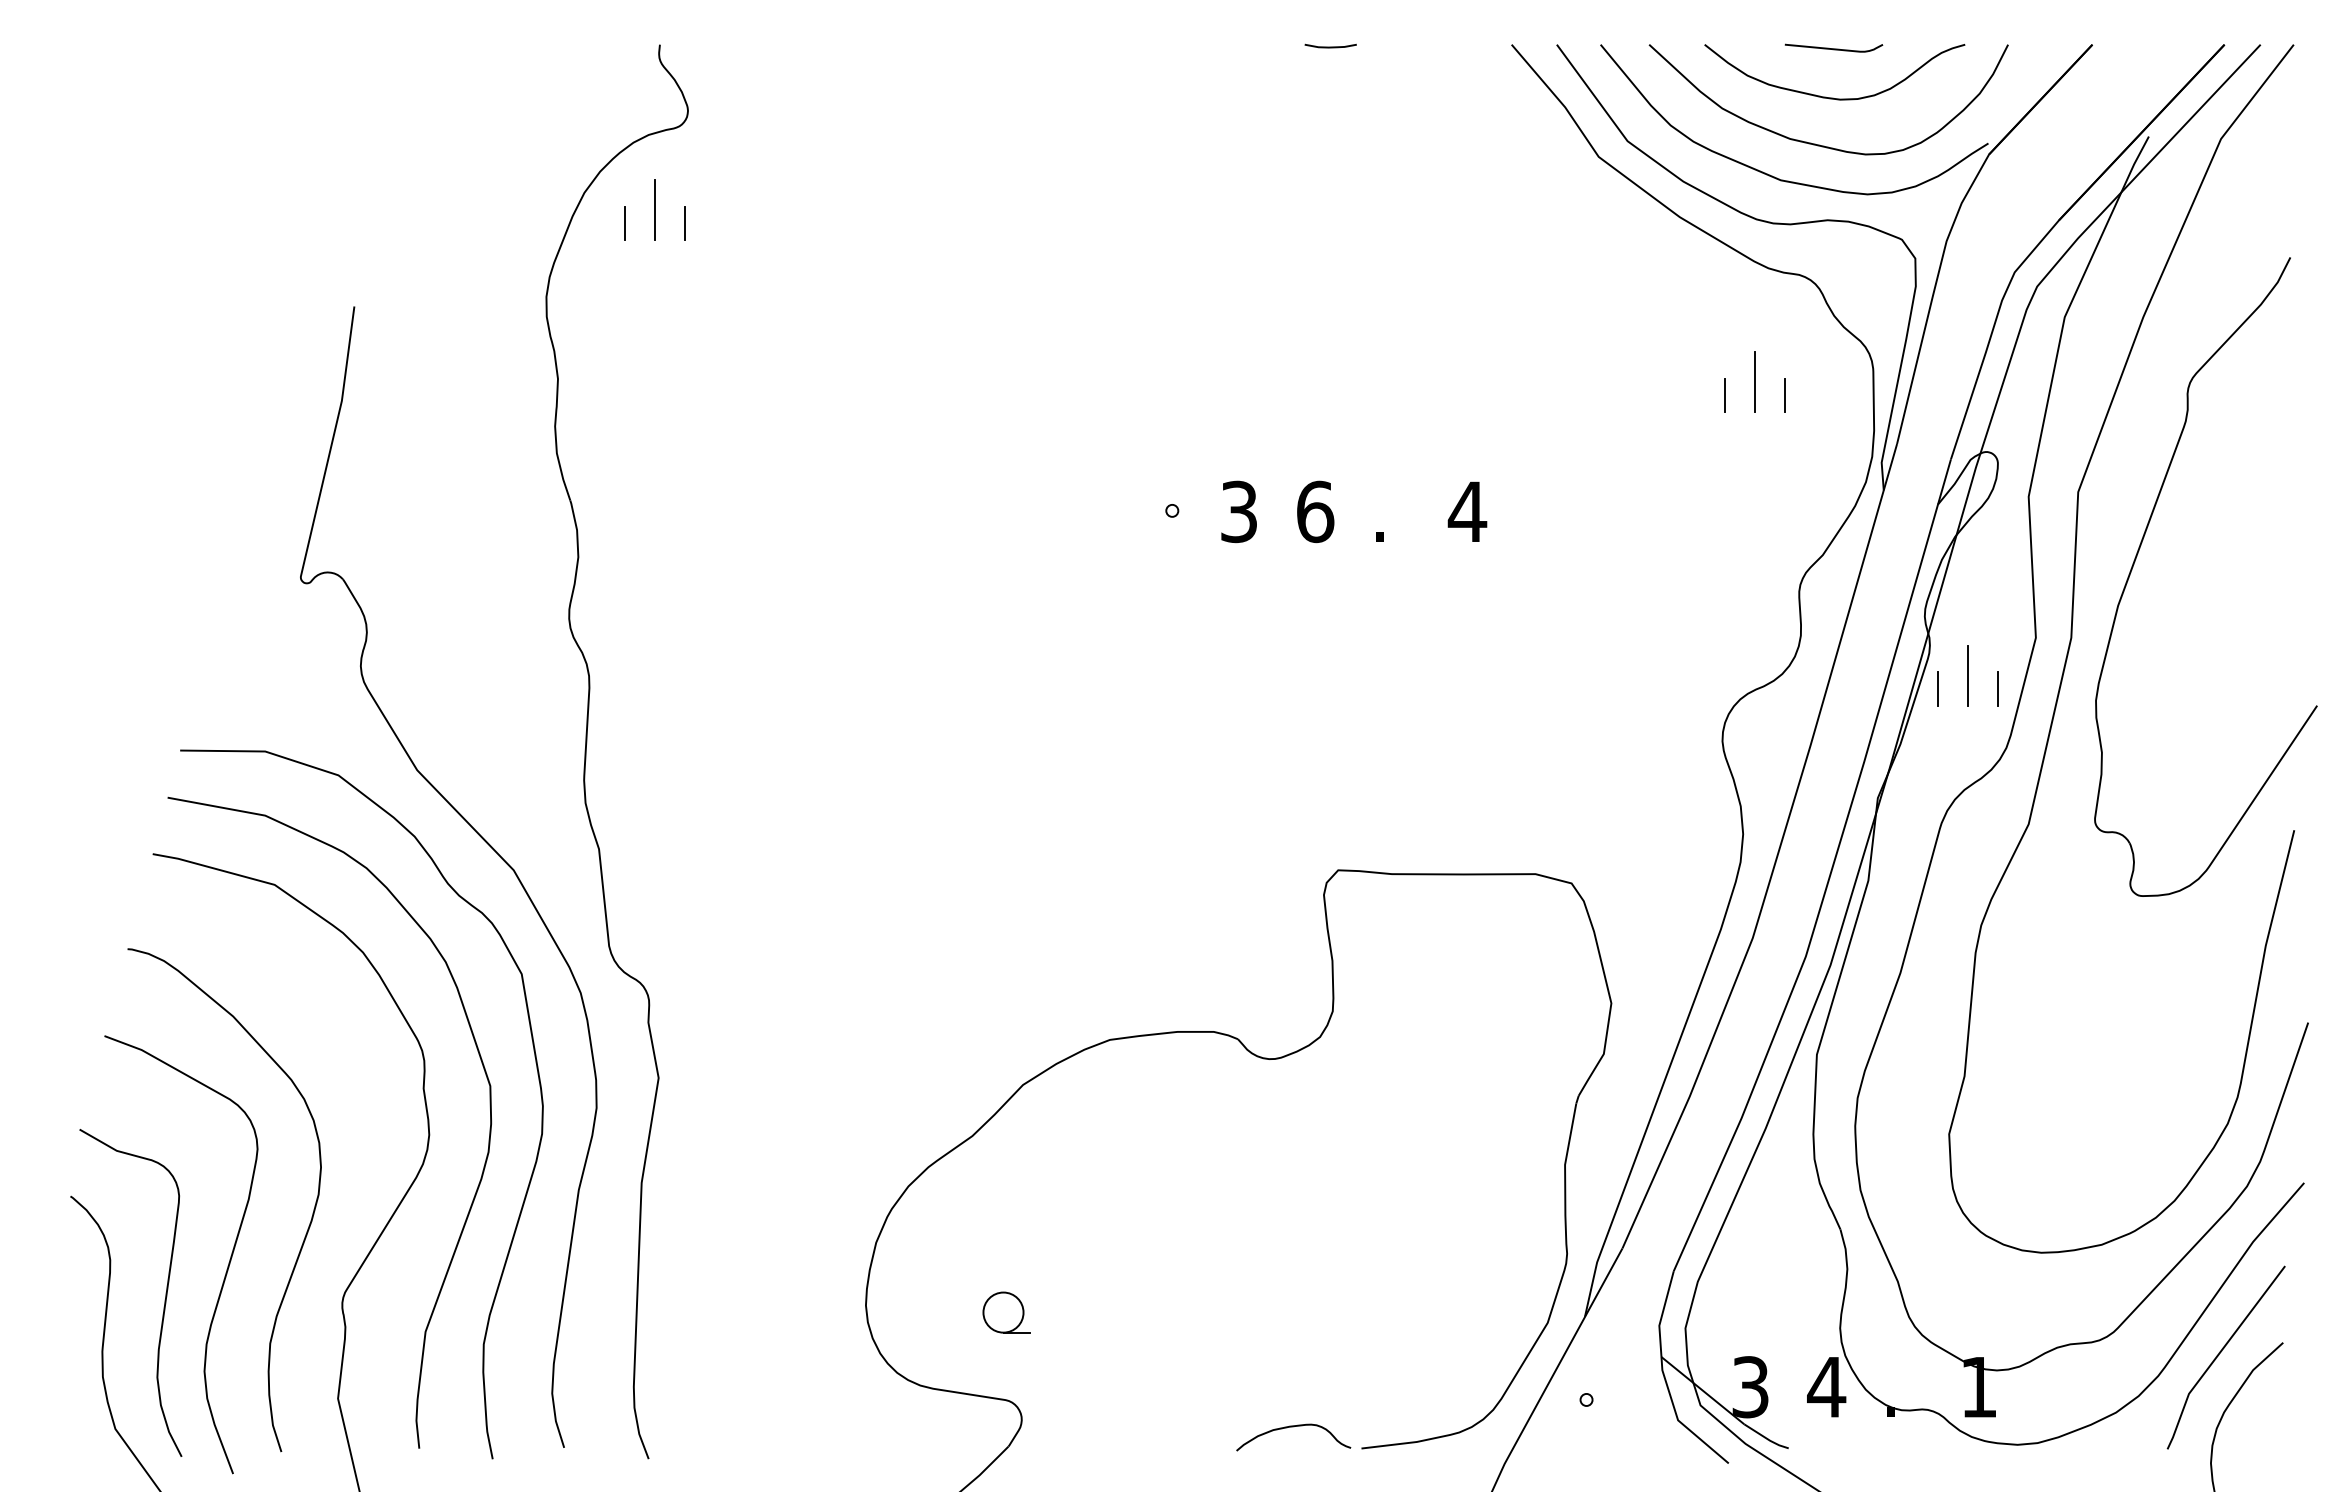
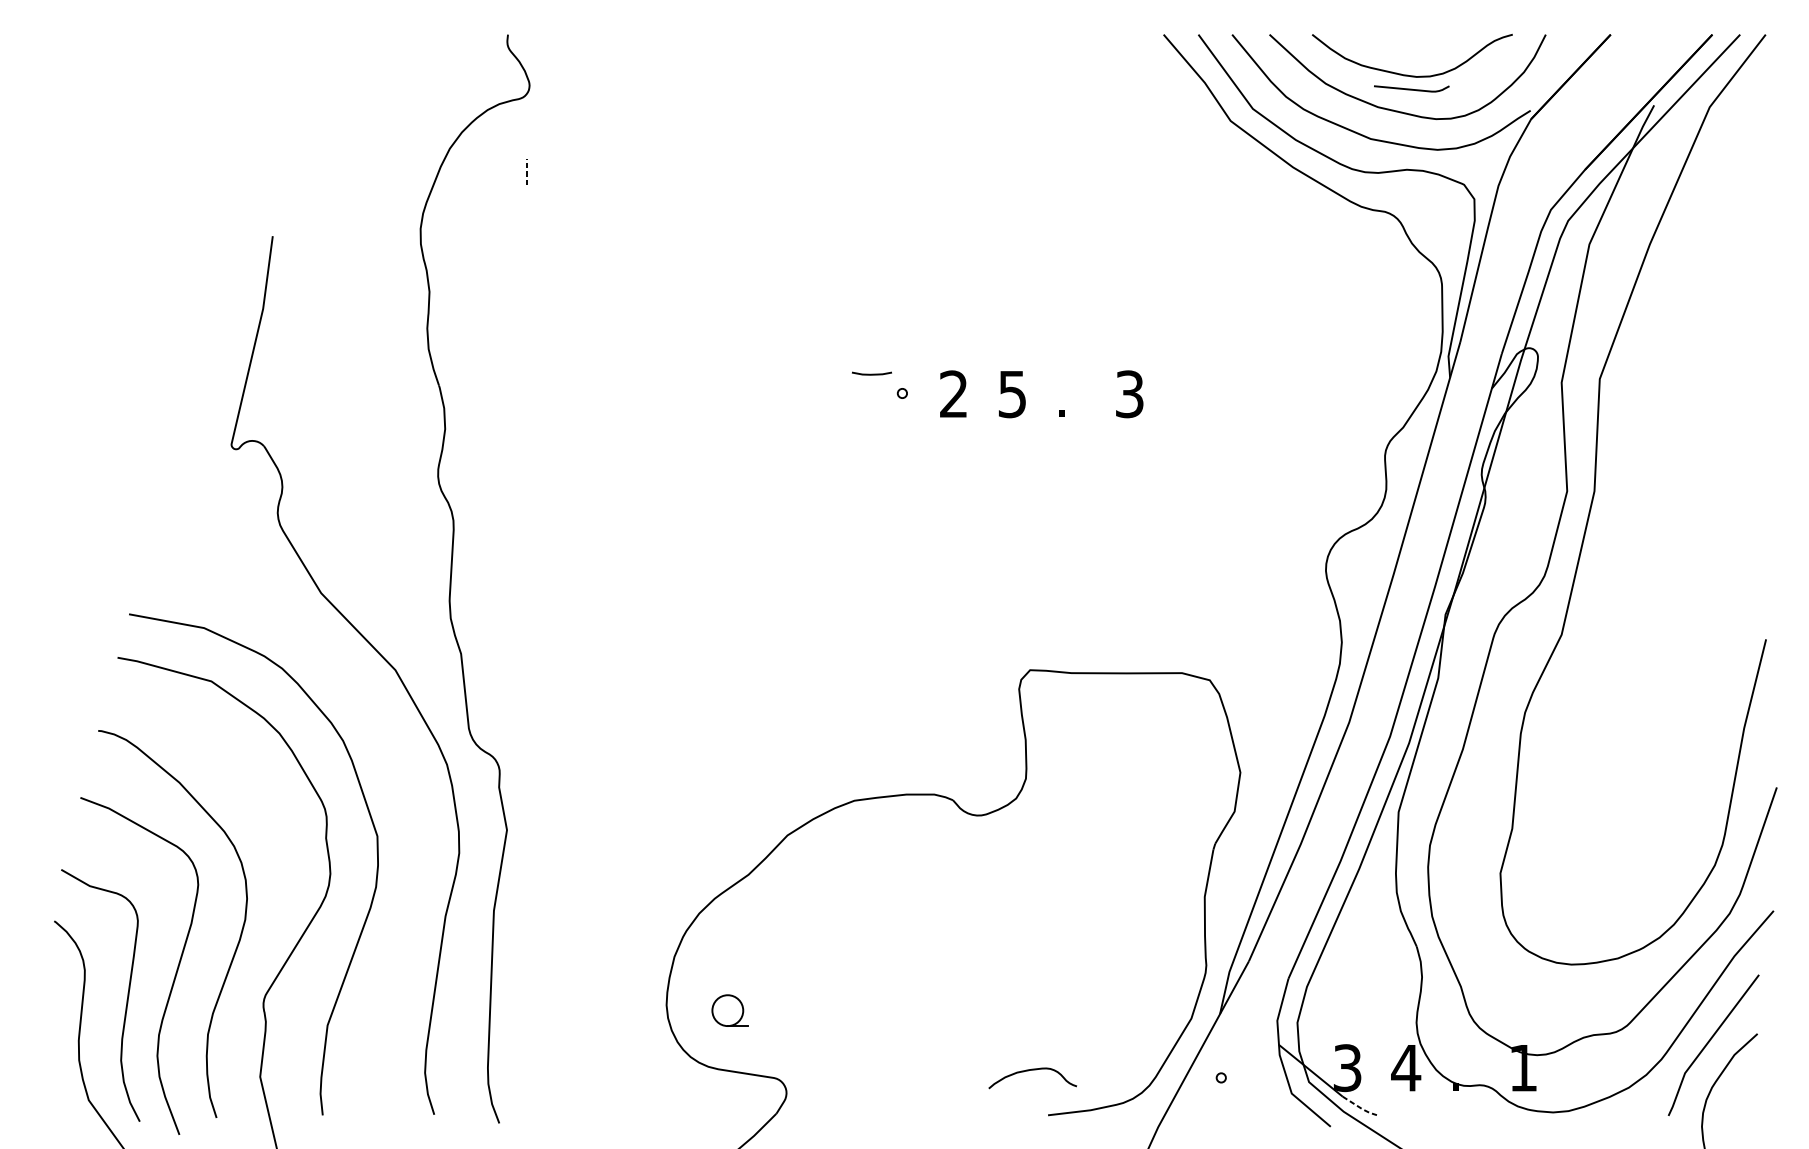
curve: (1330, 46) -> (871, 373), moved
curve: (1833, 48) -> (1411, 89), moved
line: (654, 210) -> (503, 162), removed
line: (624, 223) -> (480, 172), removed
line: (684, 223) -> (526, 172), solid -> dashed
line: (1754, 382) -> (1350, 294), removed
line: (1724, 395) -> (1327, 304), removed
line: (1785, 395) -> (1374, 304), removed
text: (1238, 511) -> (953, 393), 3 -> 2
text: (1315, 511) -> (1012, 393), 6 -> 5
text: (1467, 511) -> (1129, 393), 4 -> 3
part: (2139, 551) -> (1646, 424), removed
line: (1968, 675) -> (1515, 520), removed
line: (1938, 688) -> (1492, 530), removed
line: (1998, 688) -> (1538, 530), removed
curve: (537, 1075) -> (413, 828), removed
part: (1006, 1312) -> (730, 1010), moved
curve: (1293, 1427) -> (1032, 1070), moved
line: (1766, 1438) -> (1359, 1107), solid -> dashed

